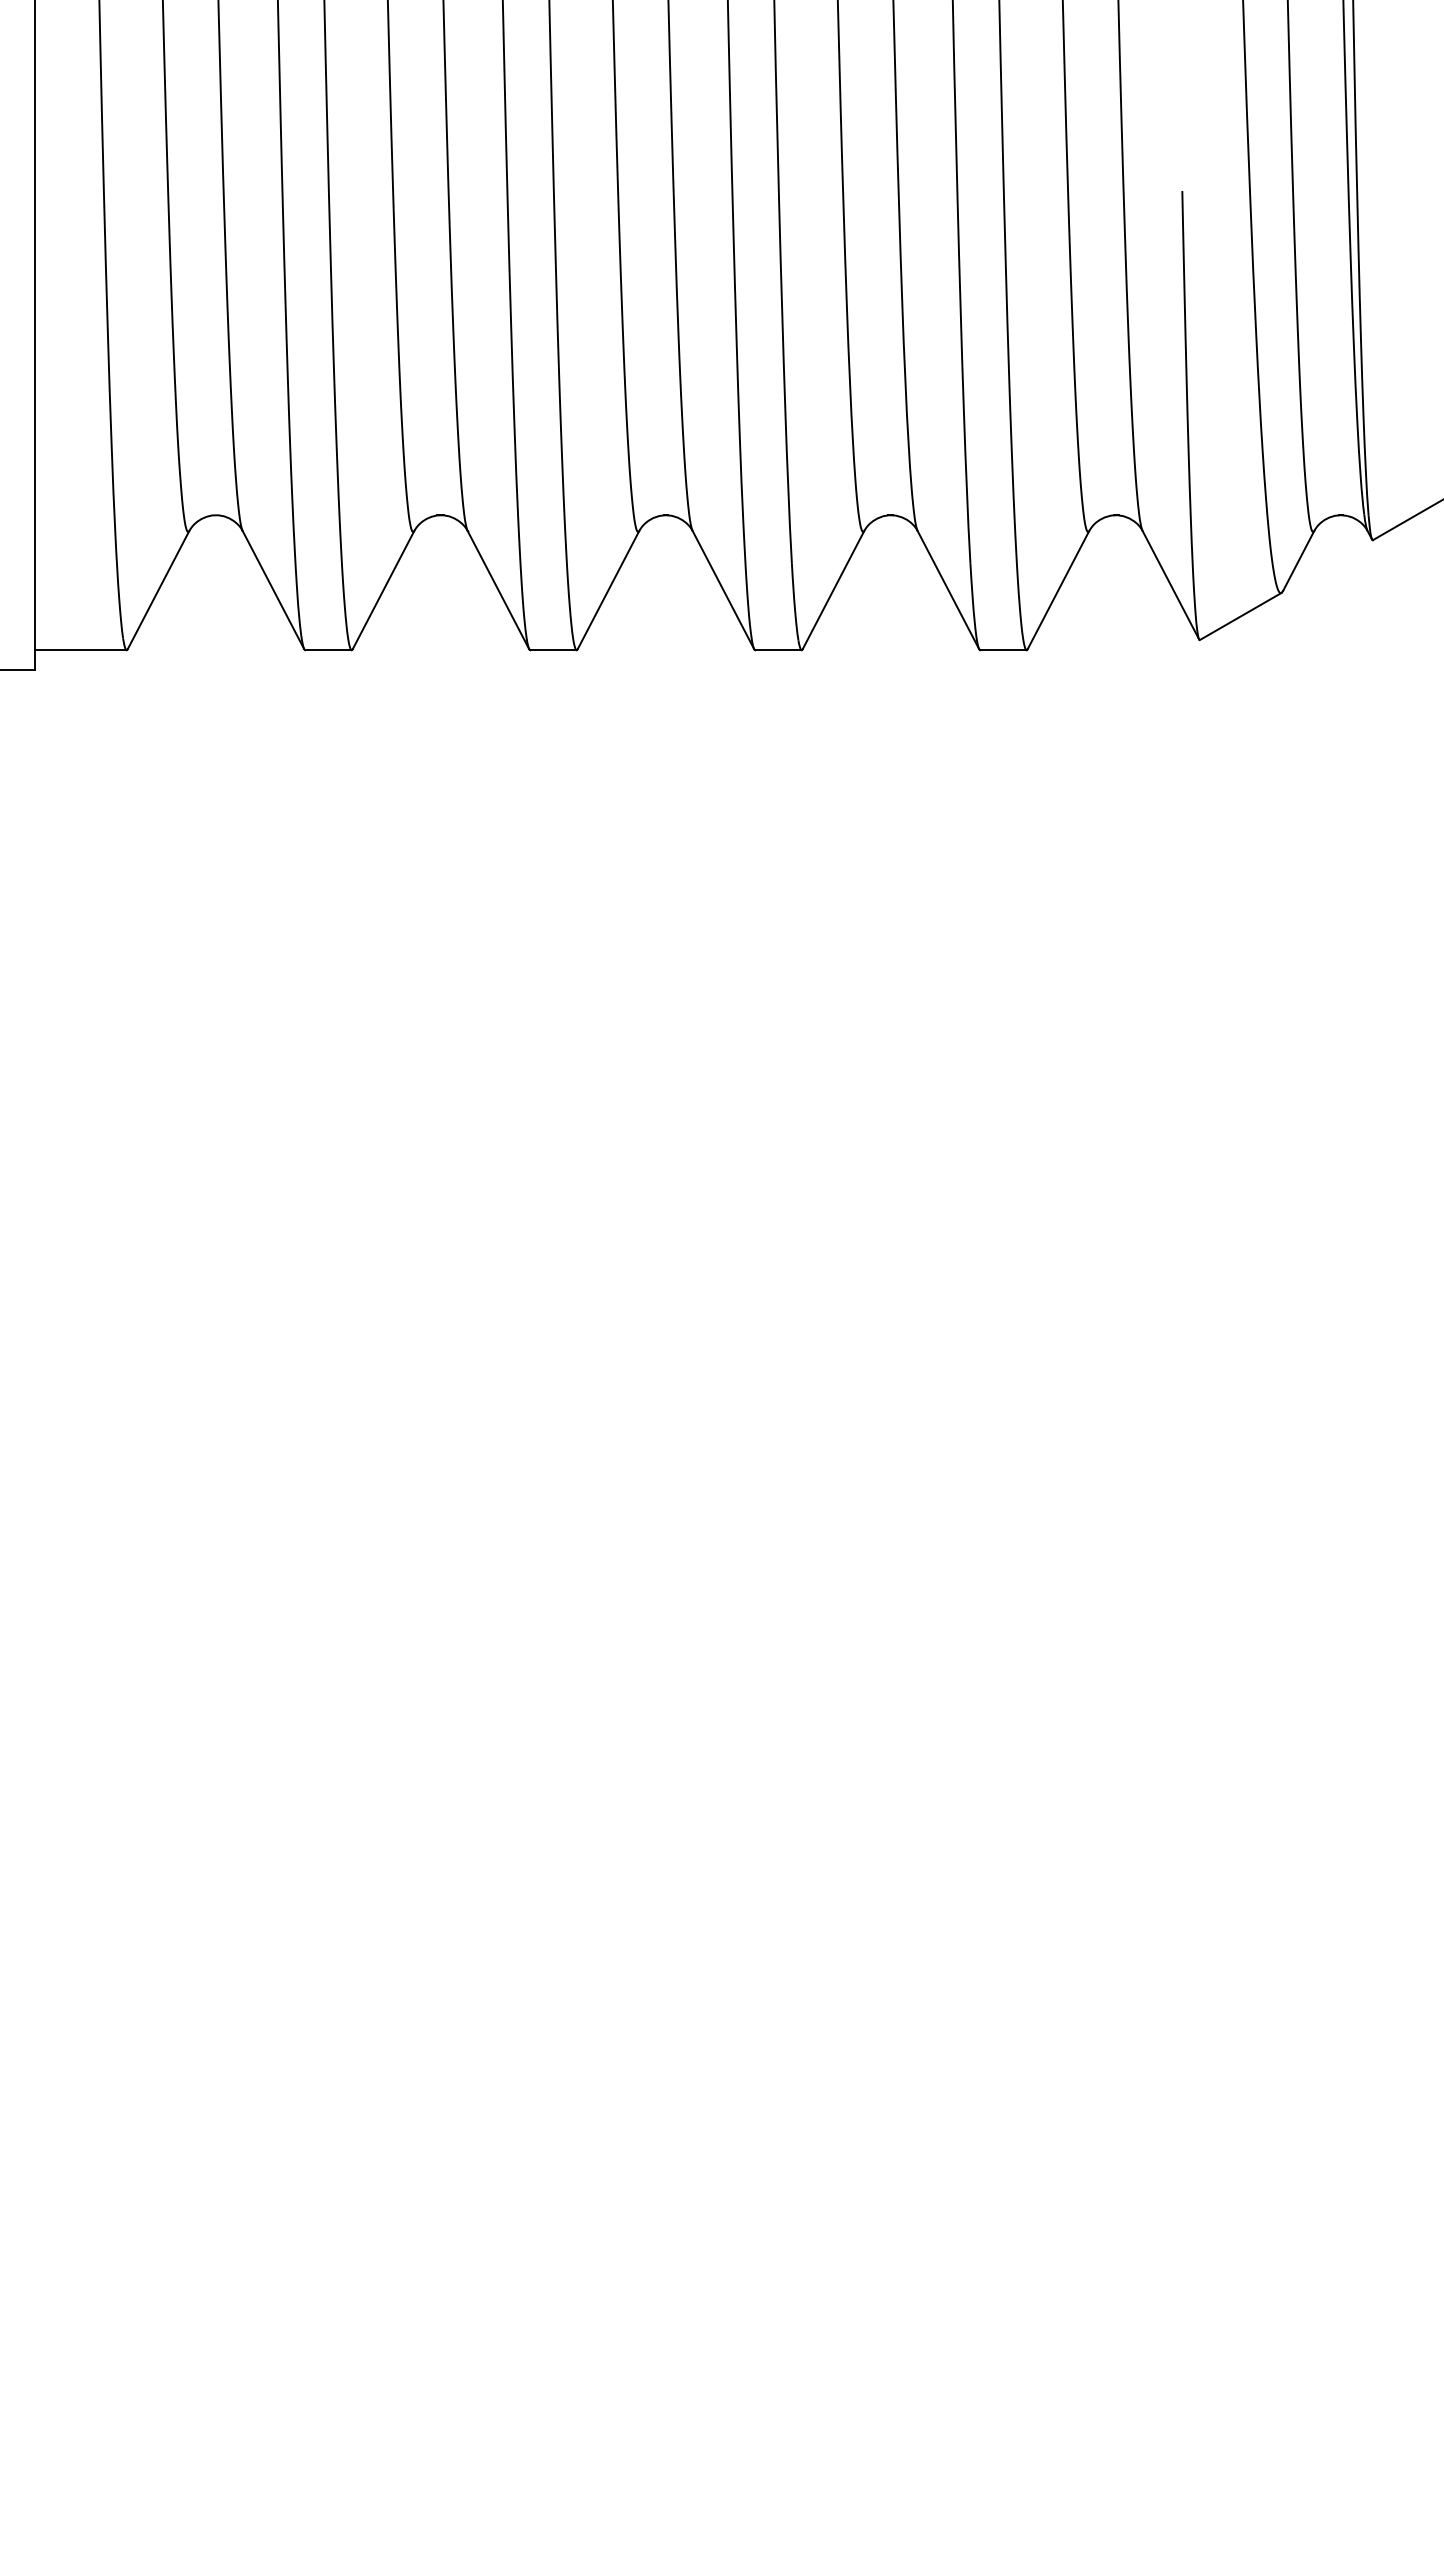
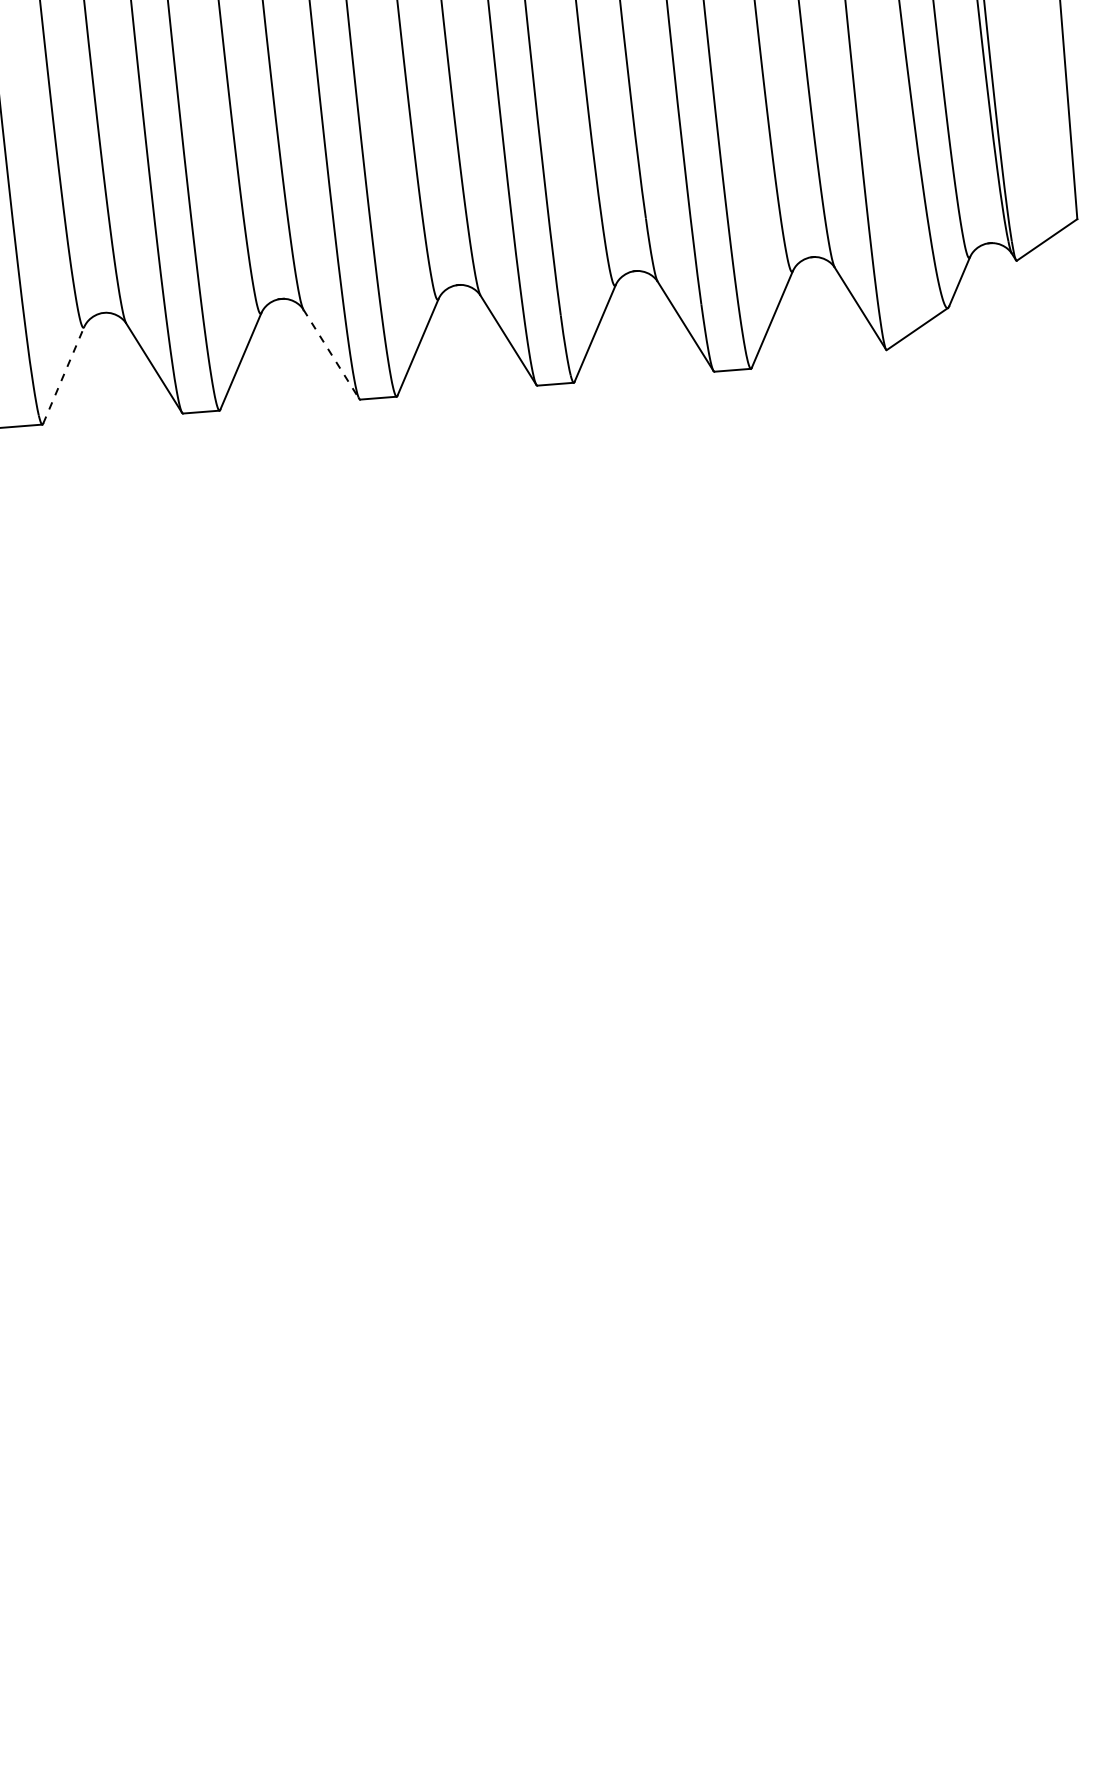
line: (158, 590) -> (63, 375), solid -> dashed
line: (498, 590) -> (331, 354), solid -> dashed

